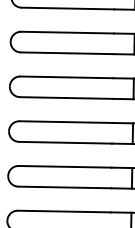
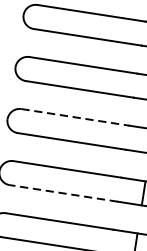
line: (66, 122) -> (75, 117), solid -> dashed
line: (64, 187) -> (63, 193), solid -> dashed

